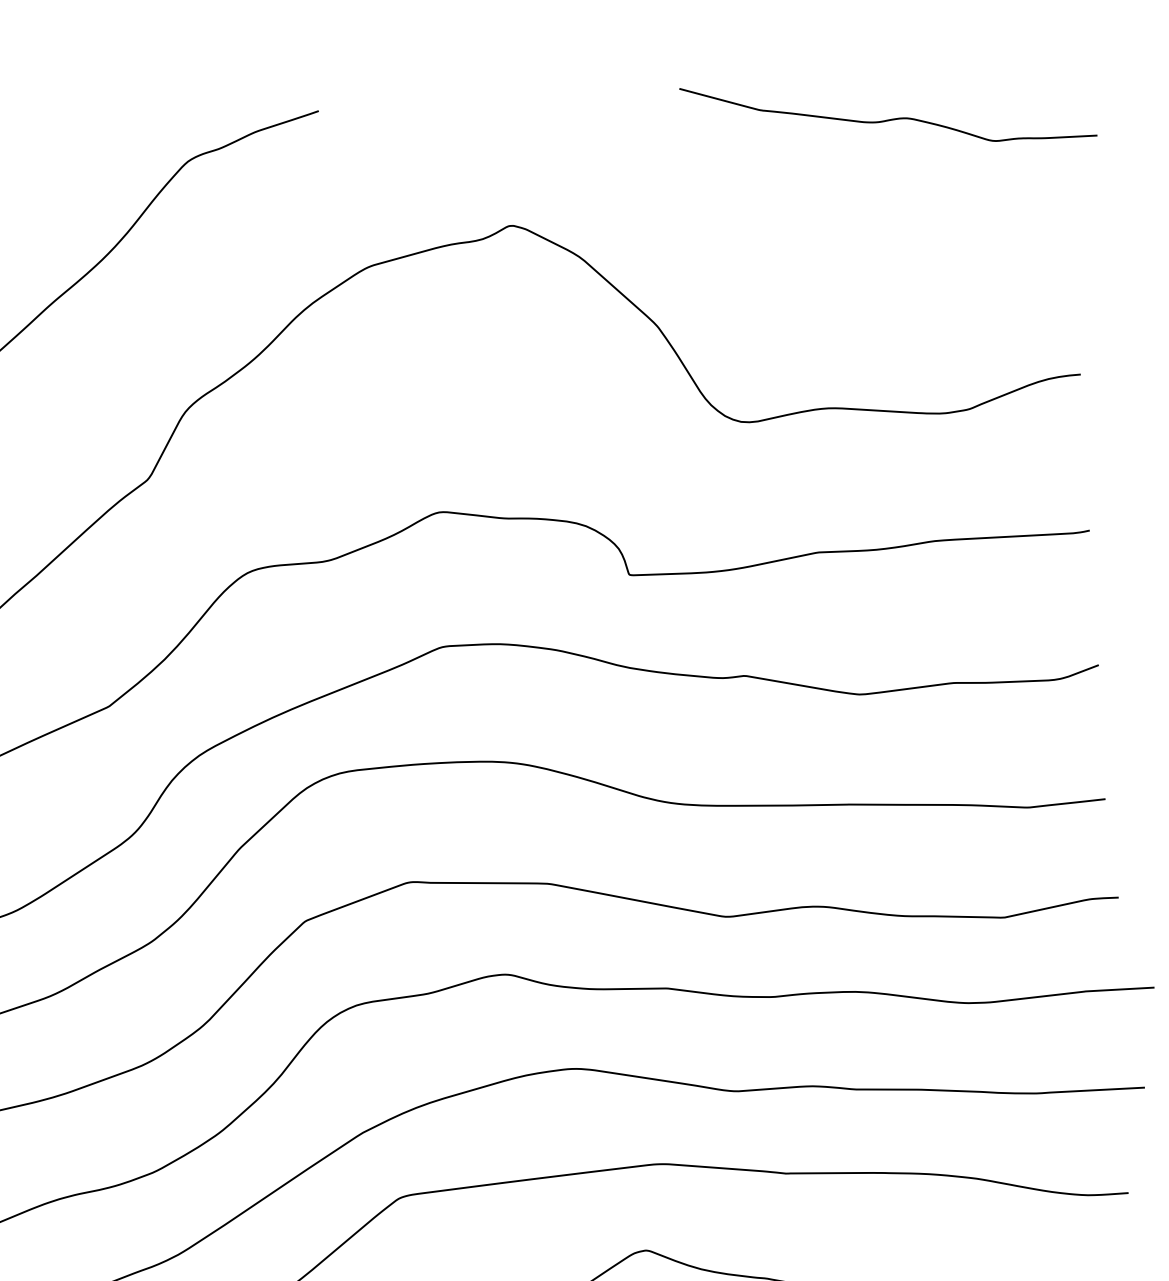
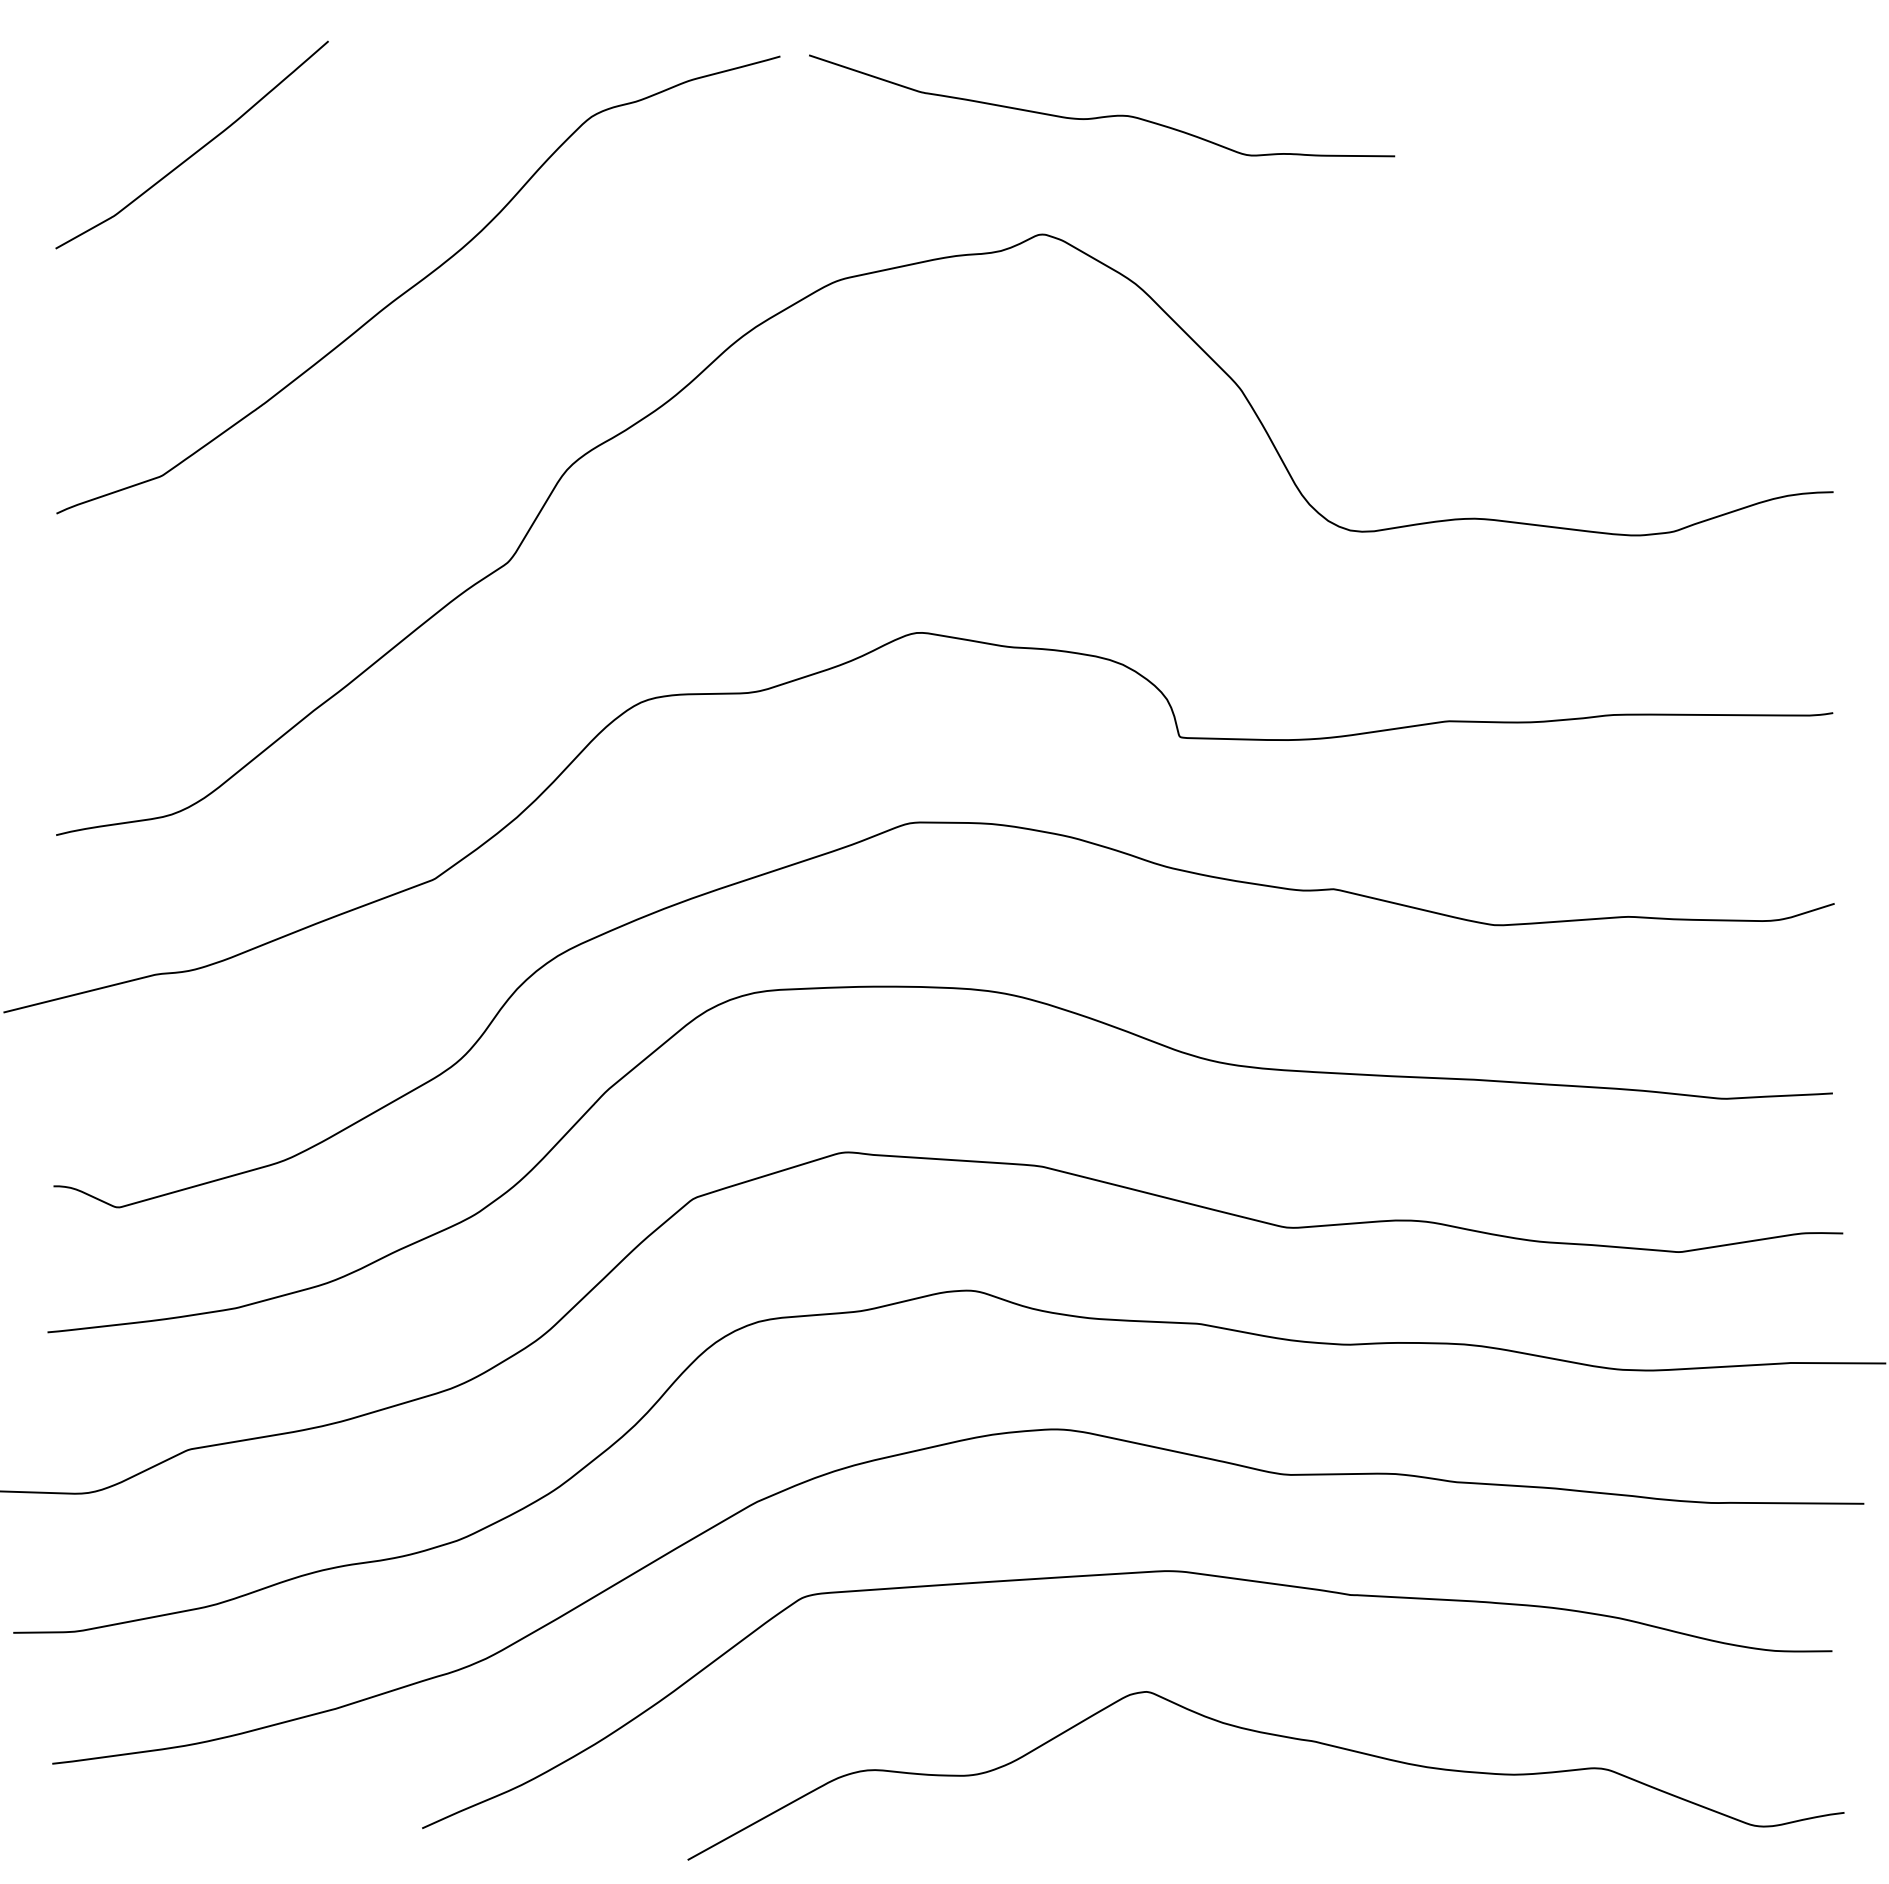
curve: (891, 118) -> (1106, 115), moved

